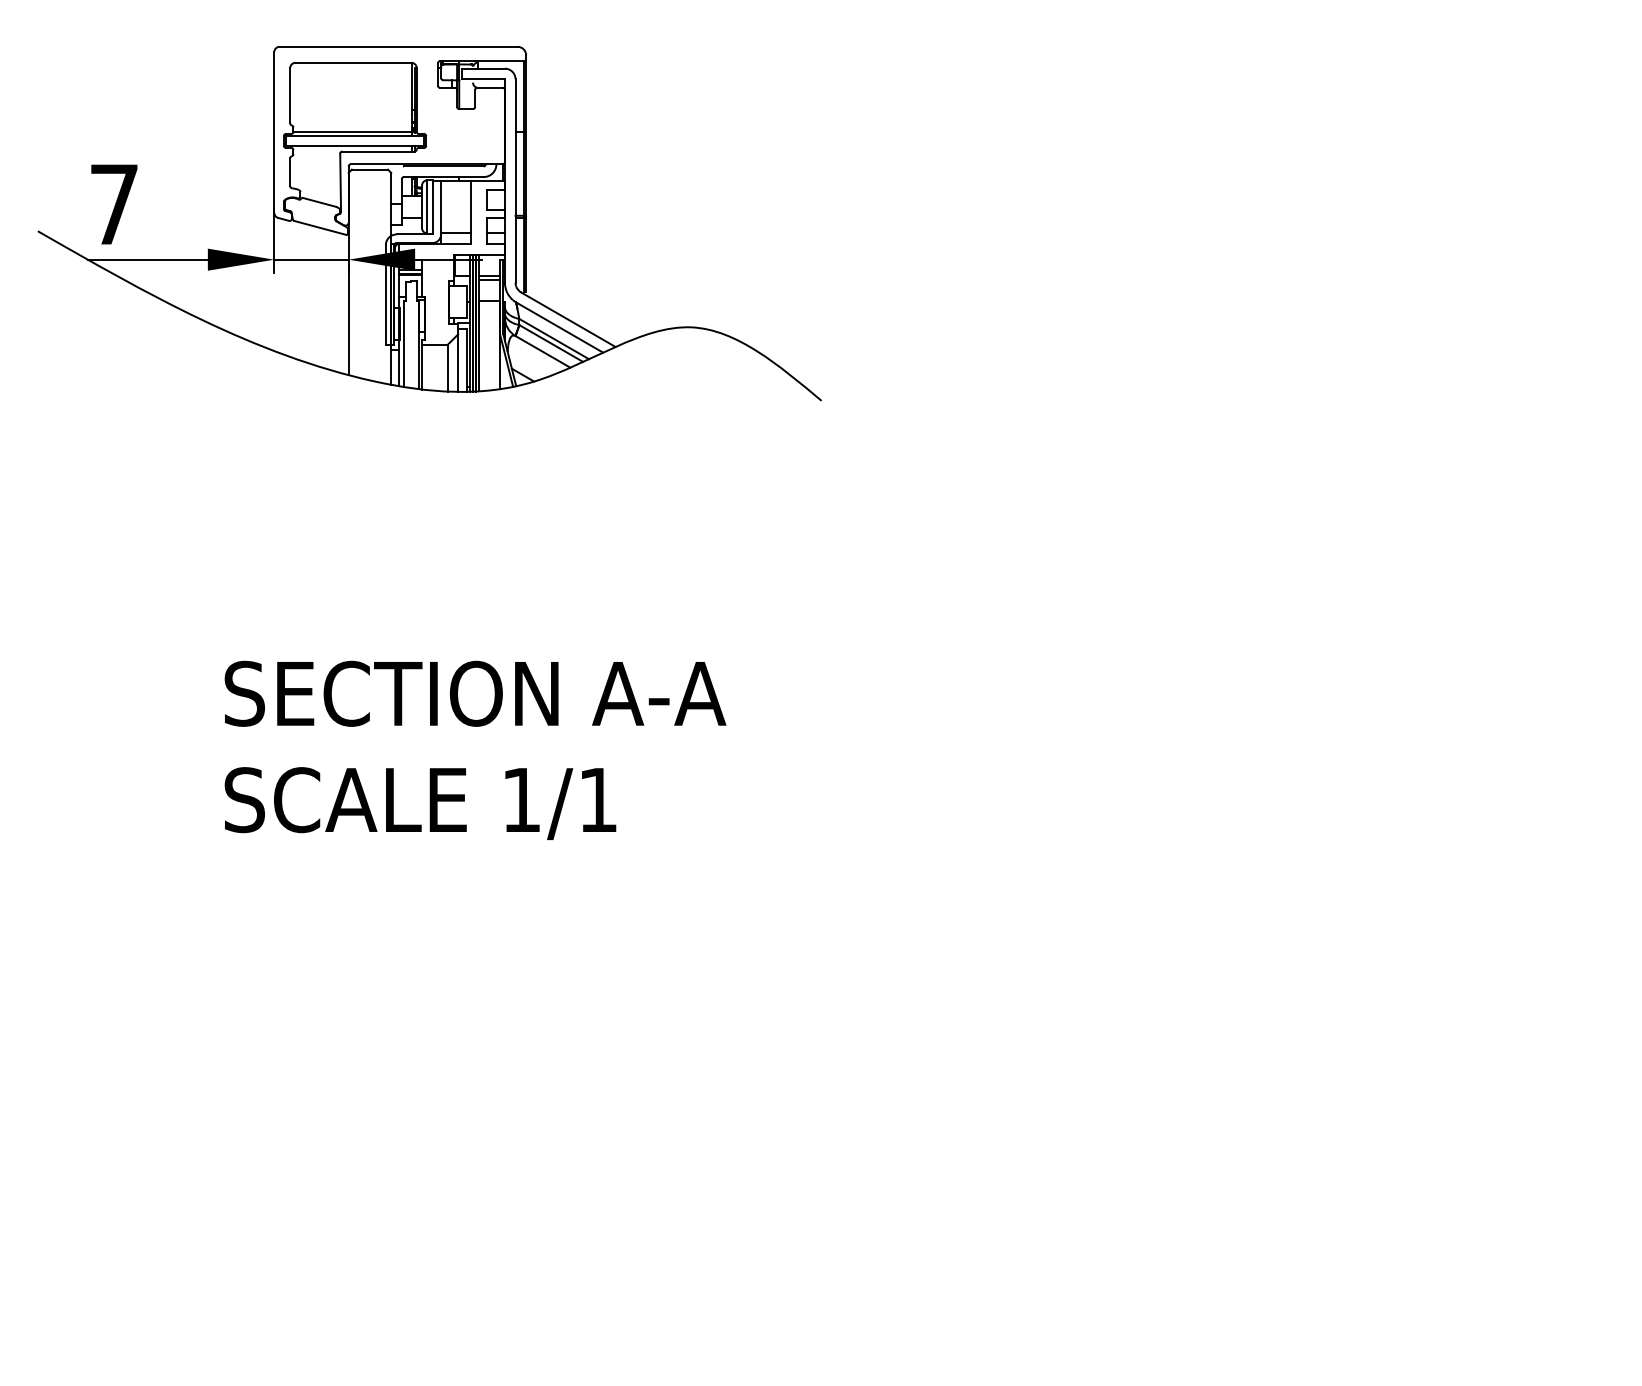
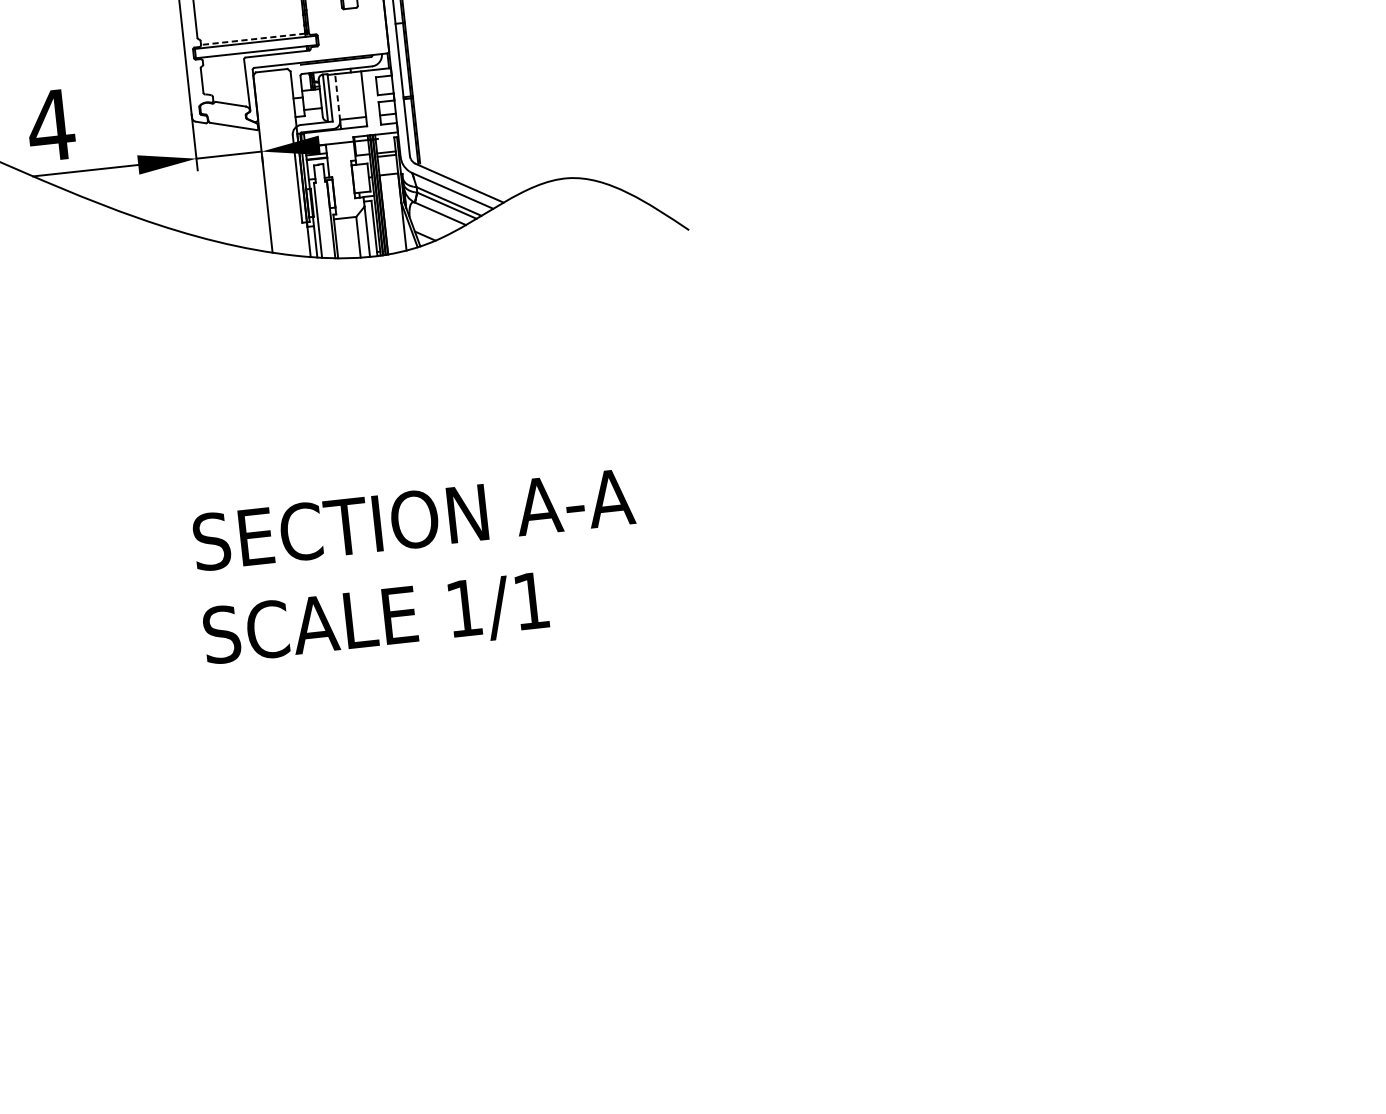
line: (352, 131) -> (252, 38), solid -> dashed
text: (114, 204) -> (51, 125), 7 -> 4
line: (441, 207) -> (337, 97), solid -> dashed

